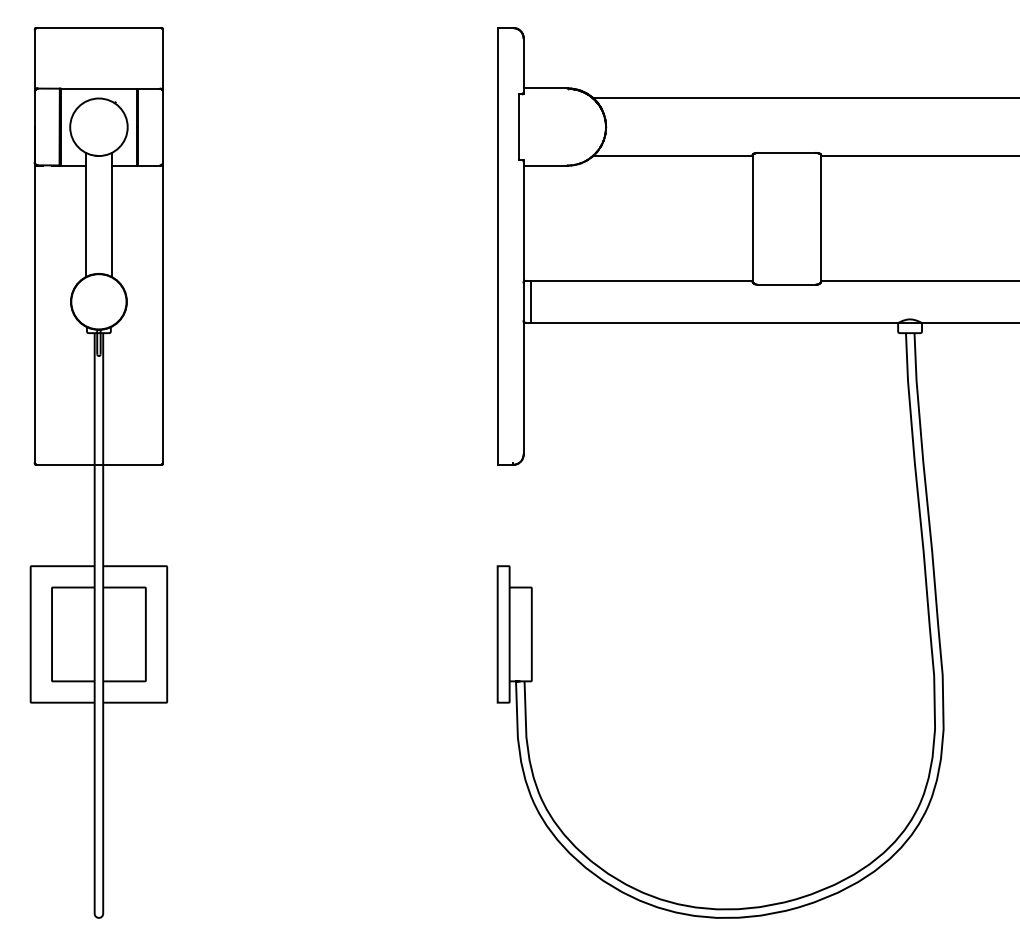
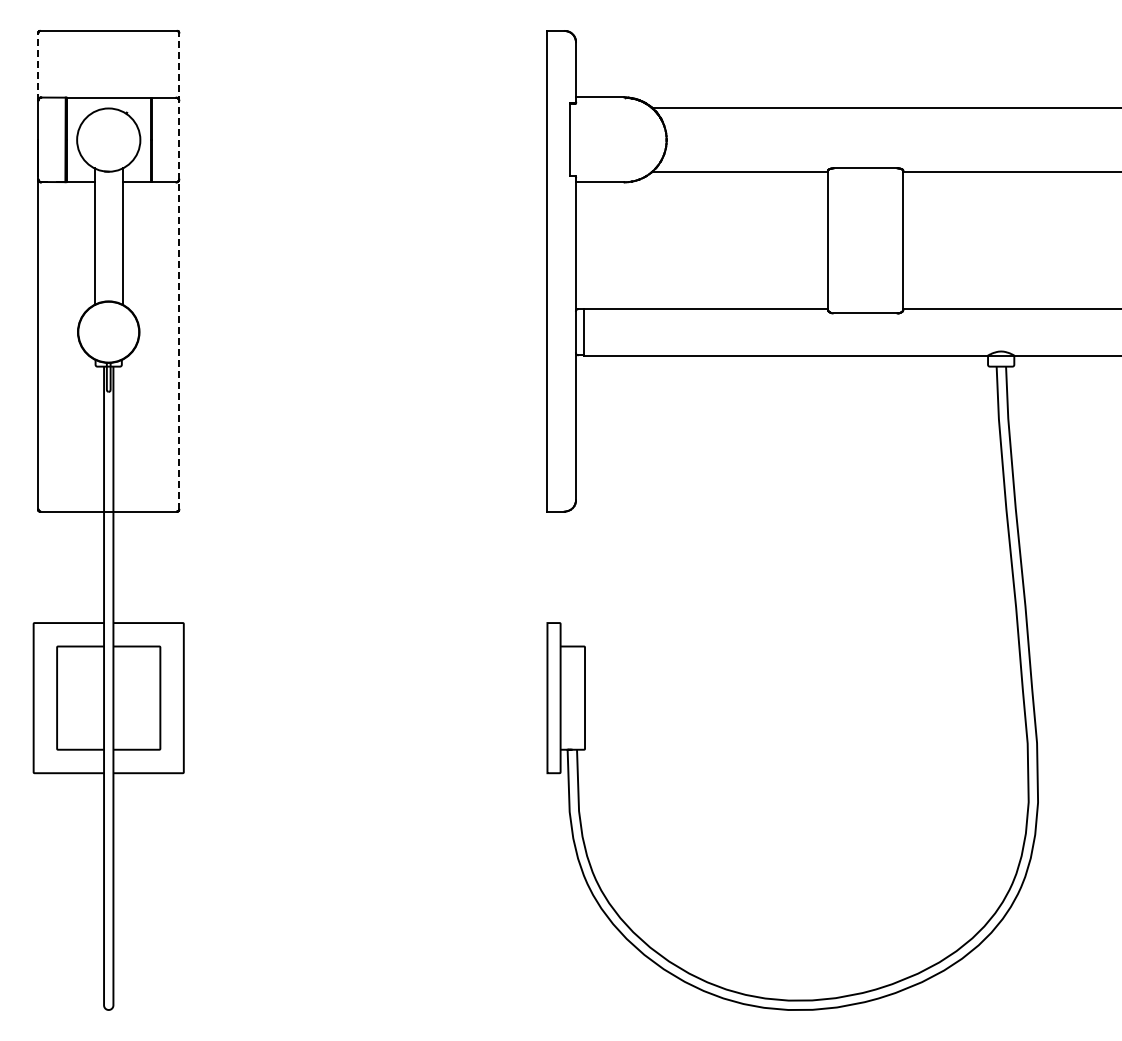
line: (35, 60) -> (38, 66), solid -> dashed
line: (163, 245) -> (179, 270), solid -> dashed

